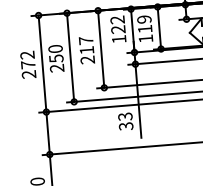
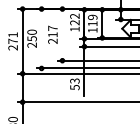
line: (101, 48) -> (62, 34), removed
text: (26, 54) -> (12, 34), 272 -> 271
line: (70, 57) -> (41, 38), removed
text: (125, 126) -> (74, 87), 33 -> 53

